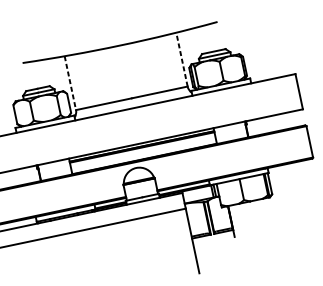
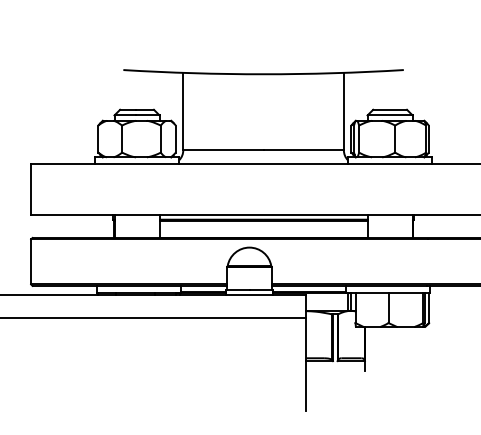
line: (181, 59) -> (343, 111), dashed -> solid
line: (70, 83) -> (183, 111), dashed -> solid

